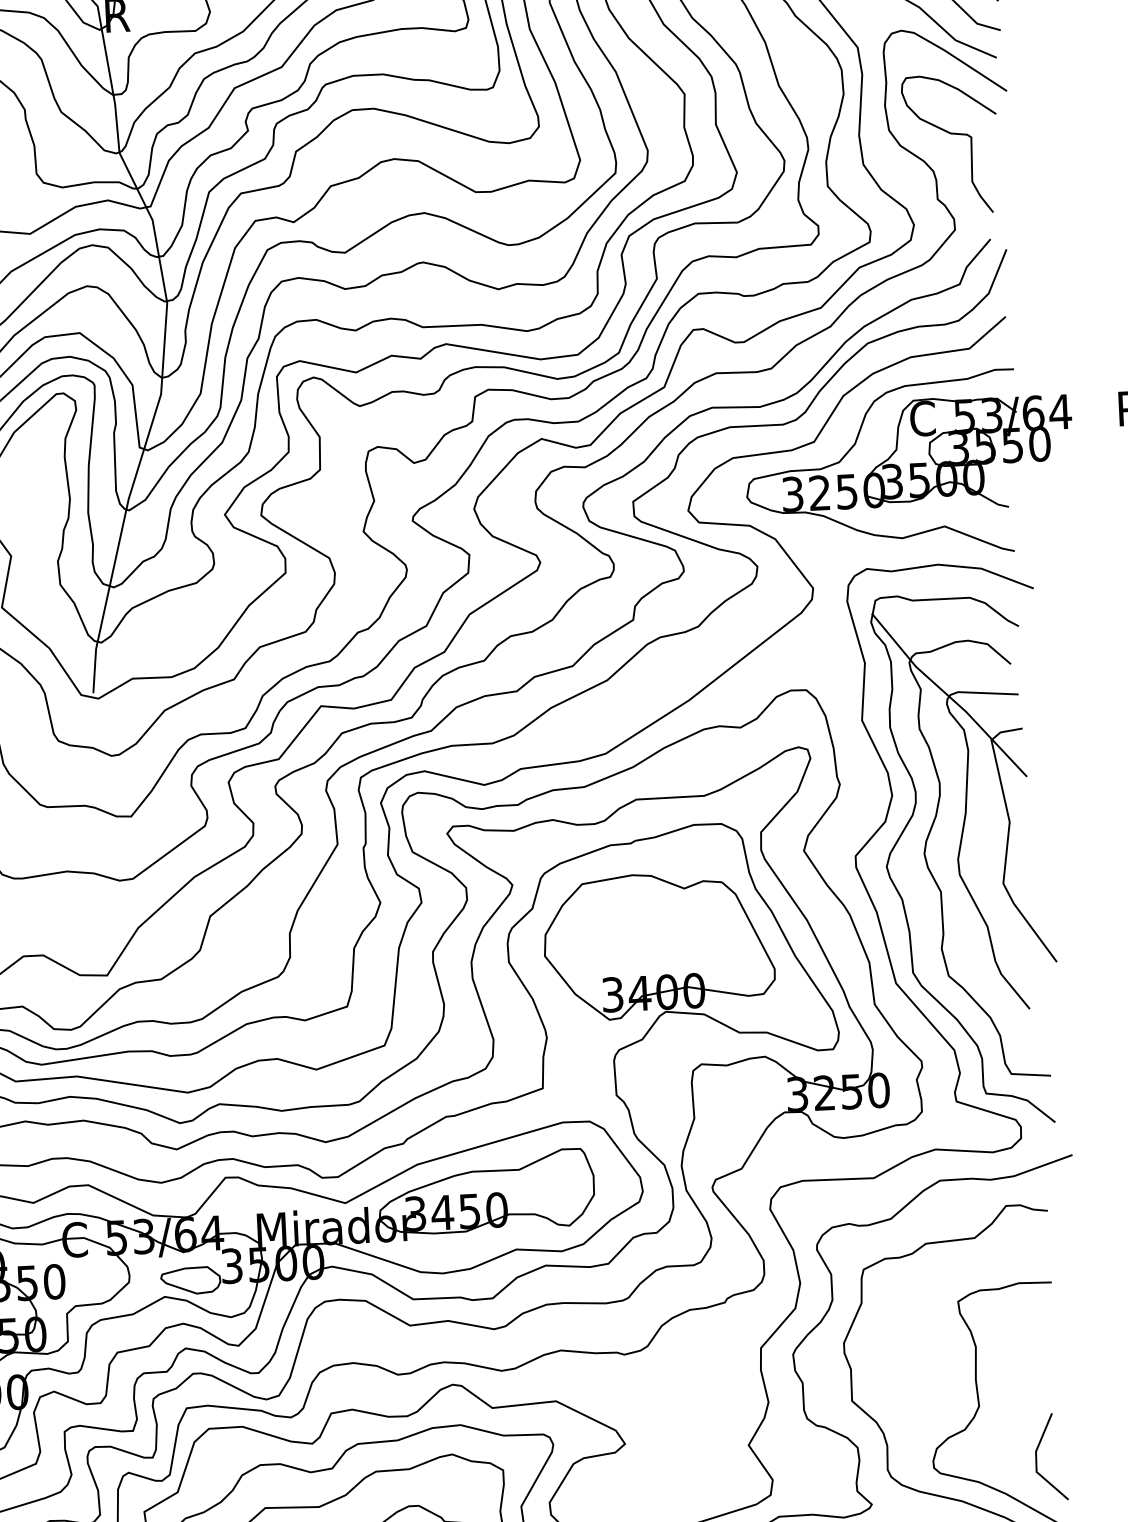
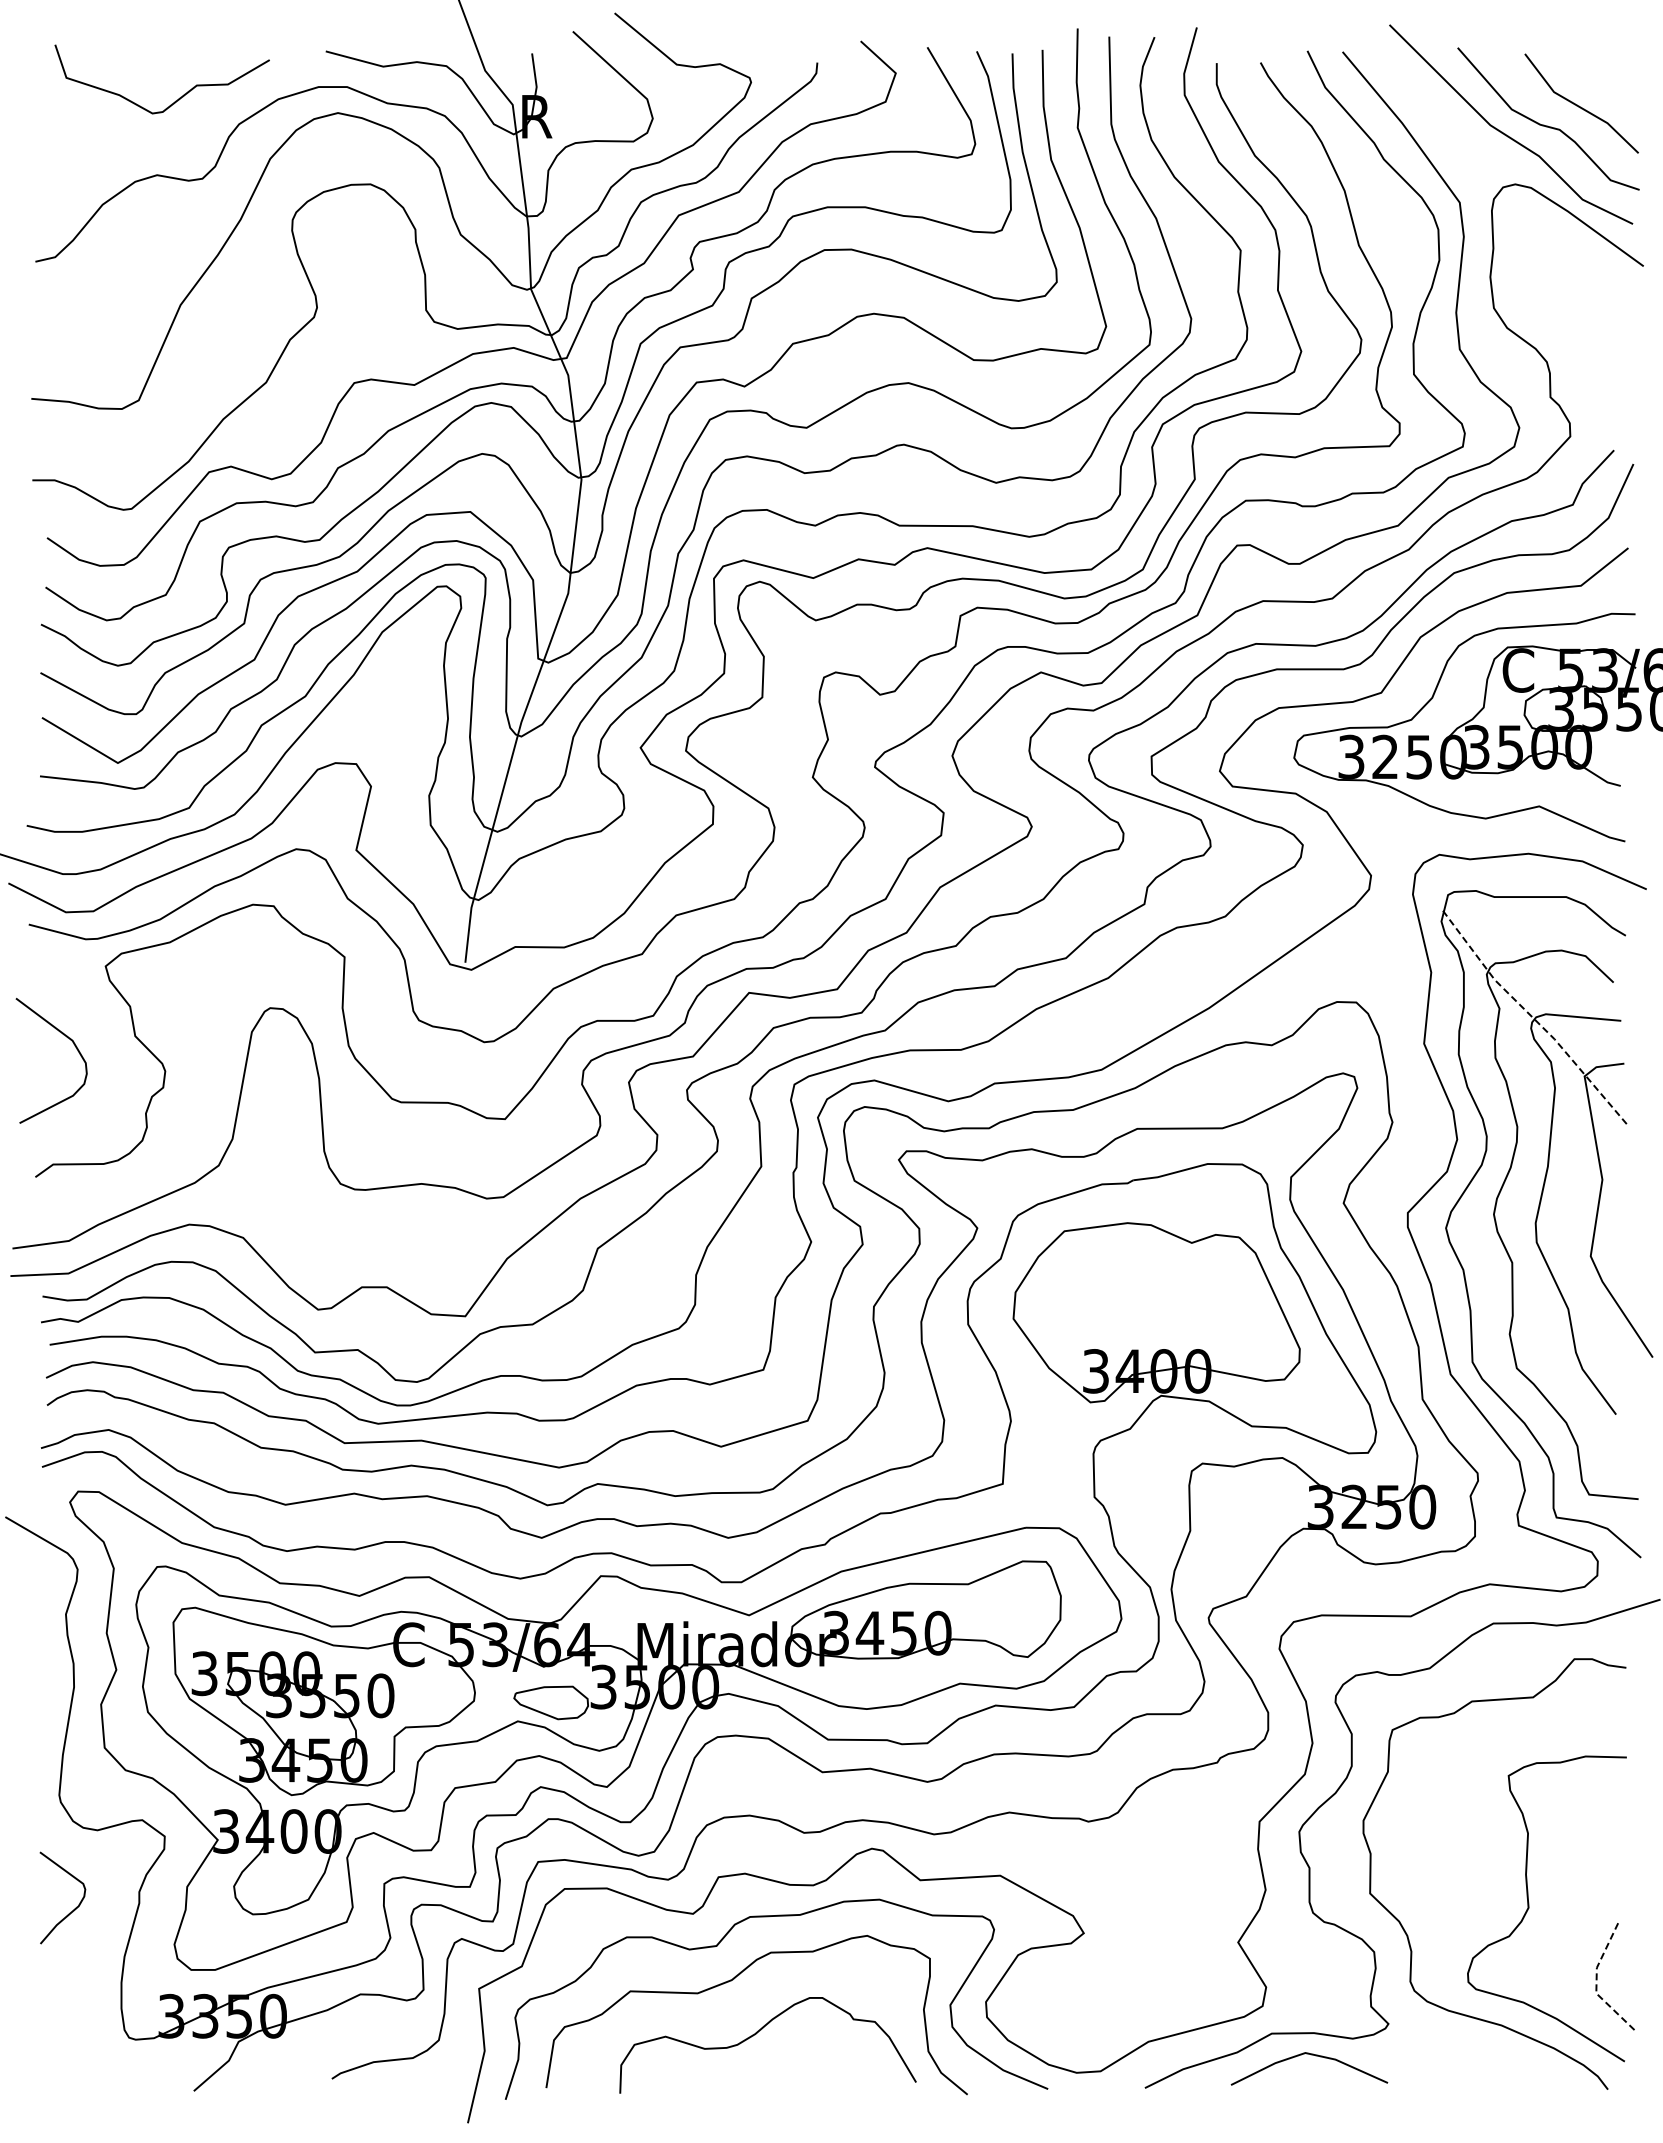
curve: (953, 134) -> (1574, 317), removed
line: (948, 696) -> (1533, 1018), solid -> dashed
line: (1036, 1461) -> (1596, 1980), solid -> dashed

